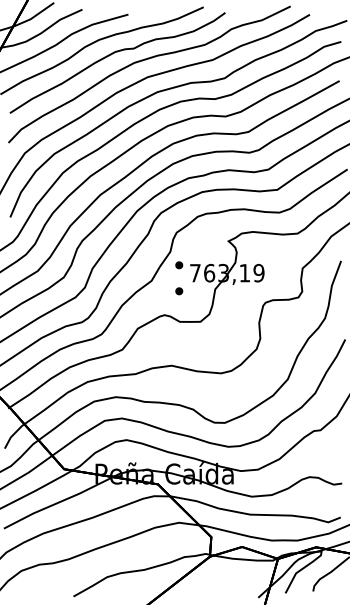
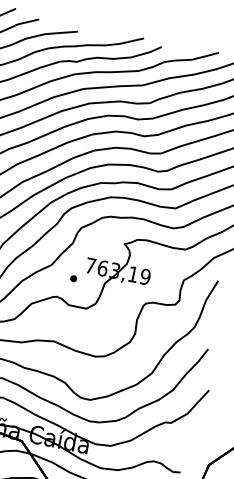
part: (179, 265) -> (78, 256), removed

